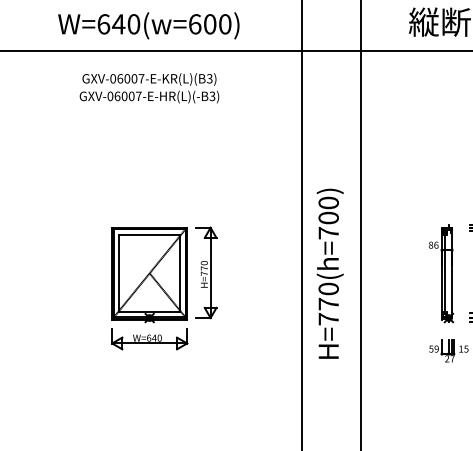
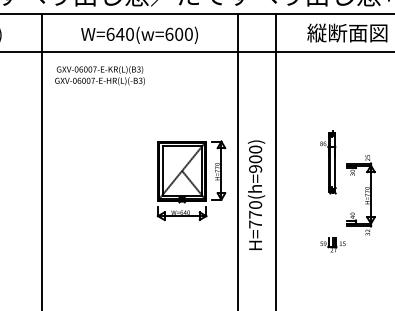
text: (148, 88) -> (99, 75), moved
text: (328, 233) -> (255, 169), H=770(h=700) -> H=770(h=900)
part: (441, 274) -> (328, 162), moved
part: (164, 288) -> (191, 180), moved

